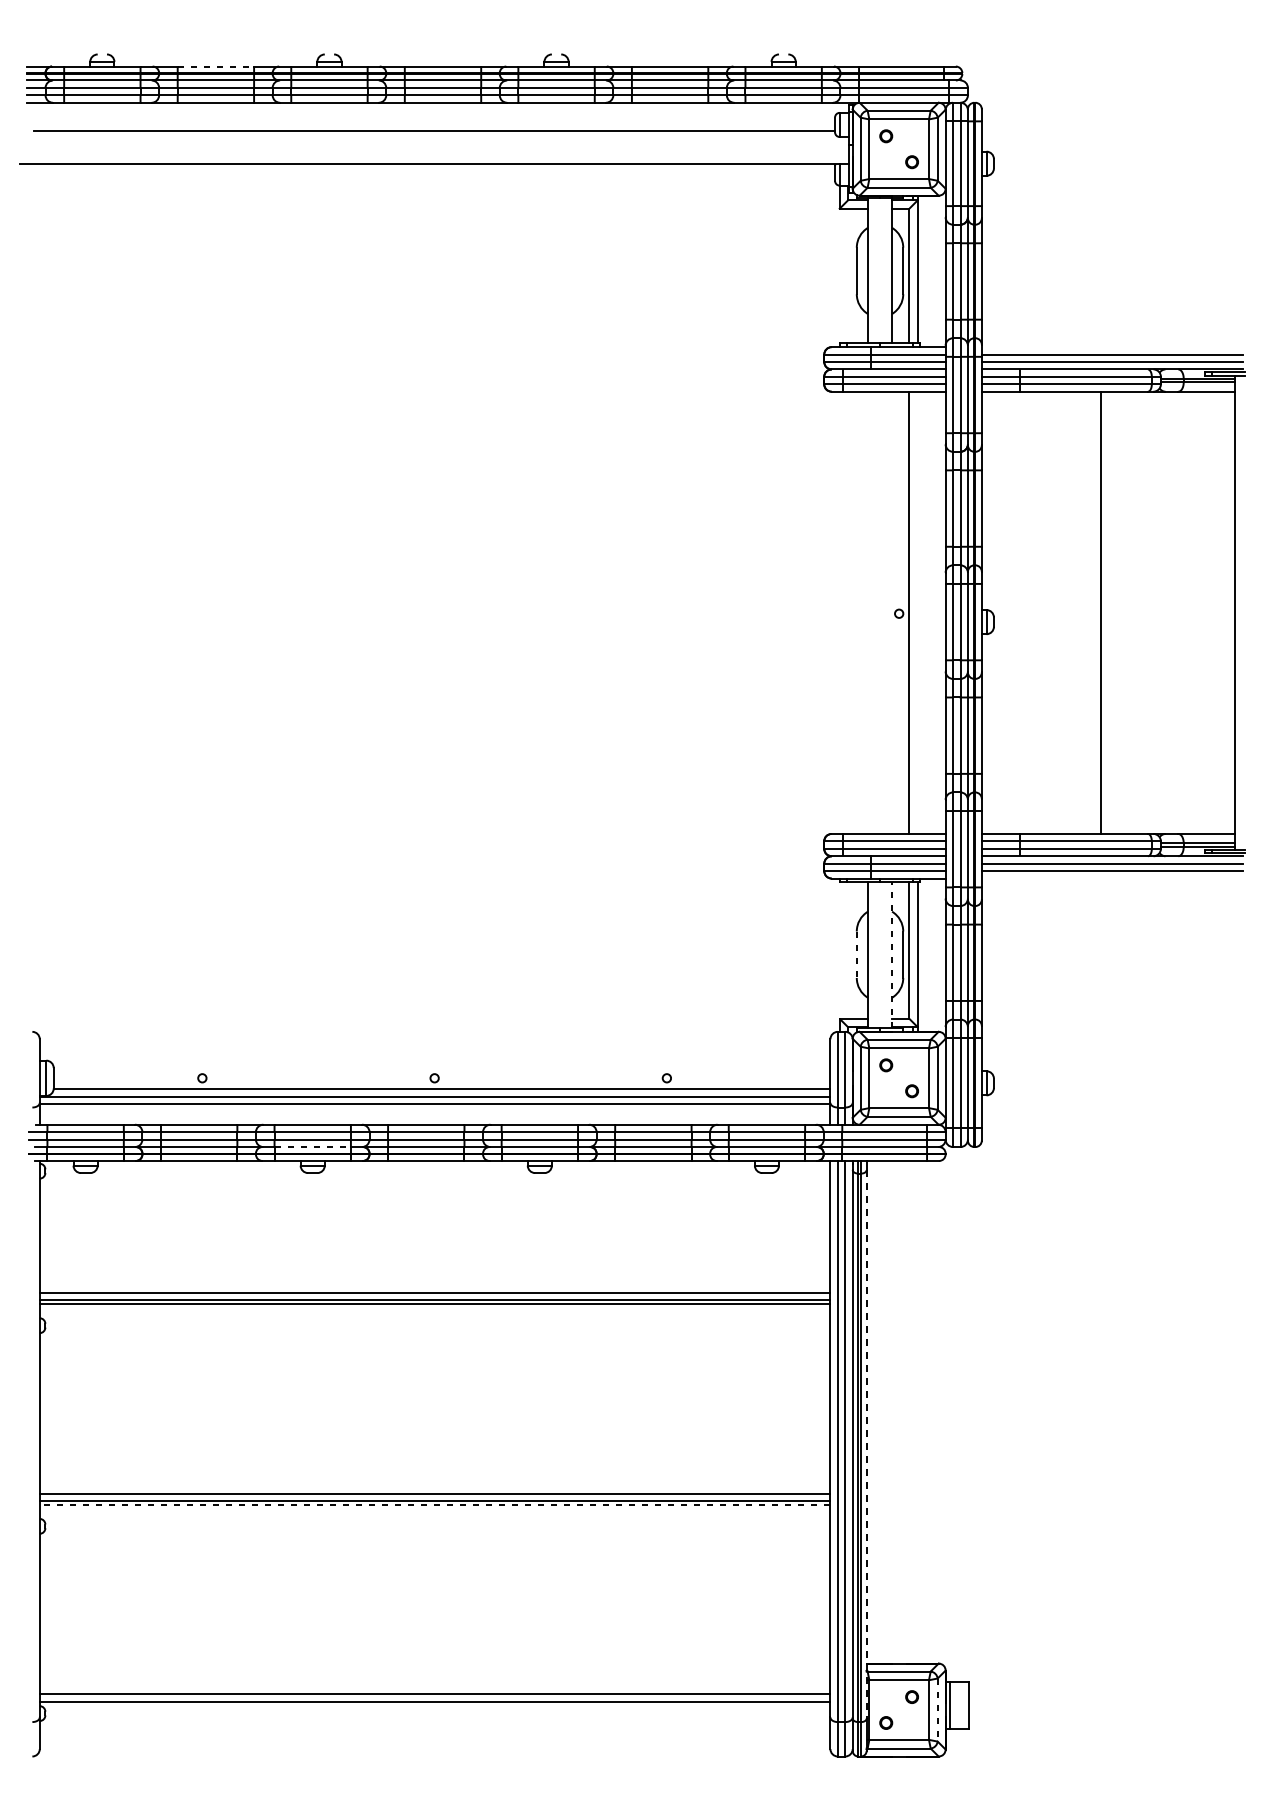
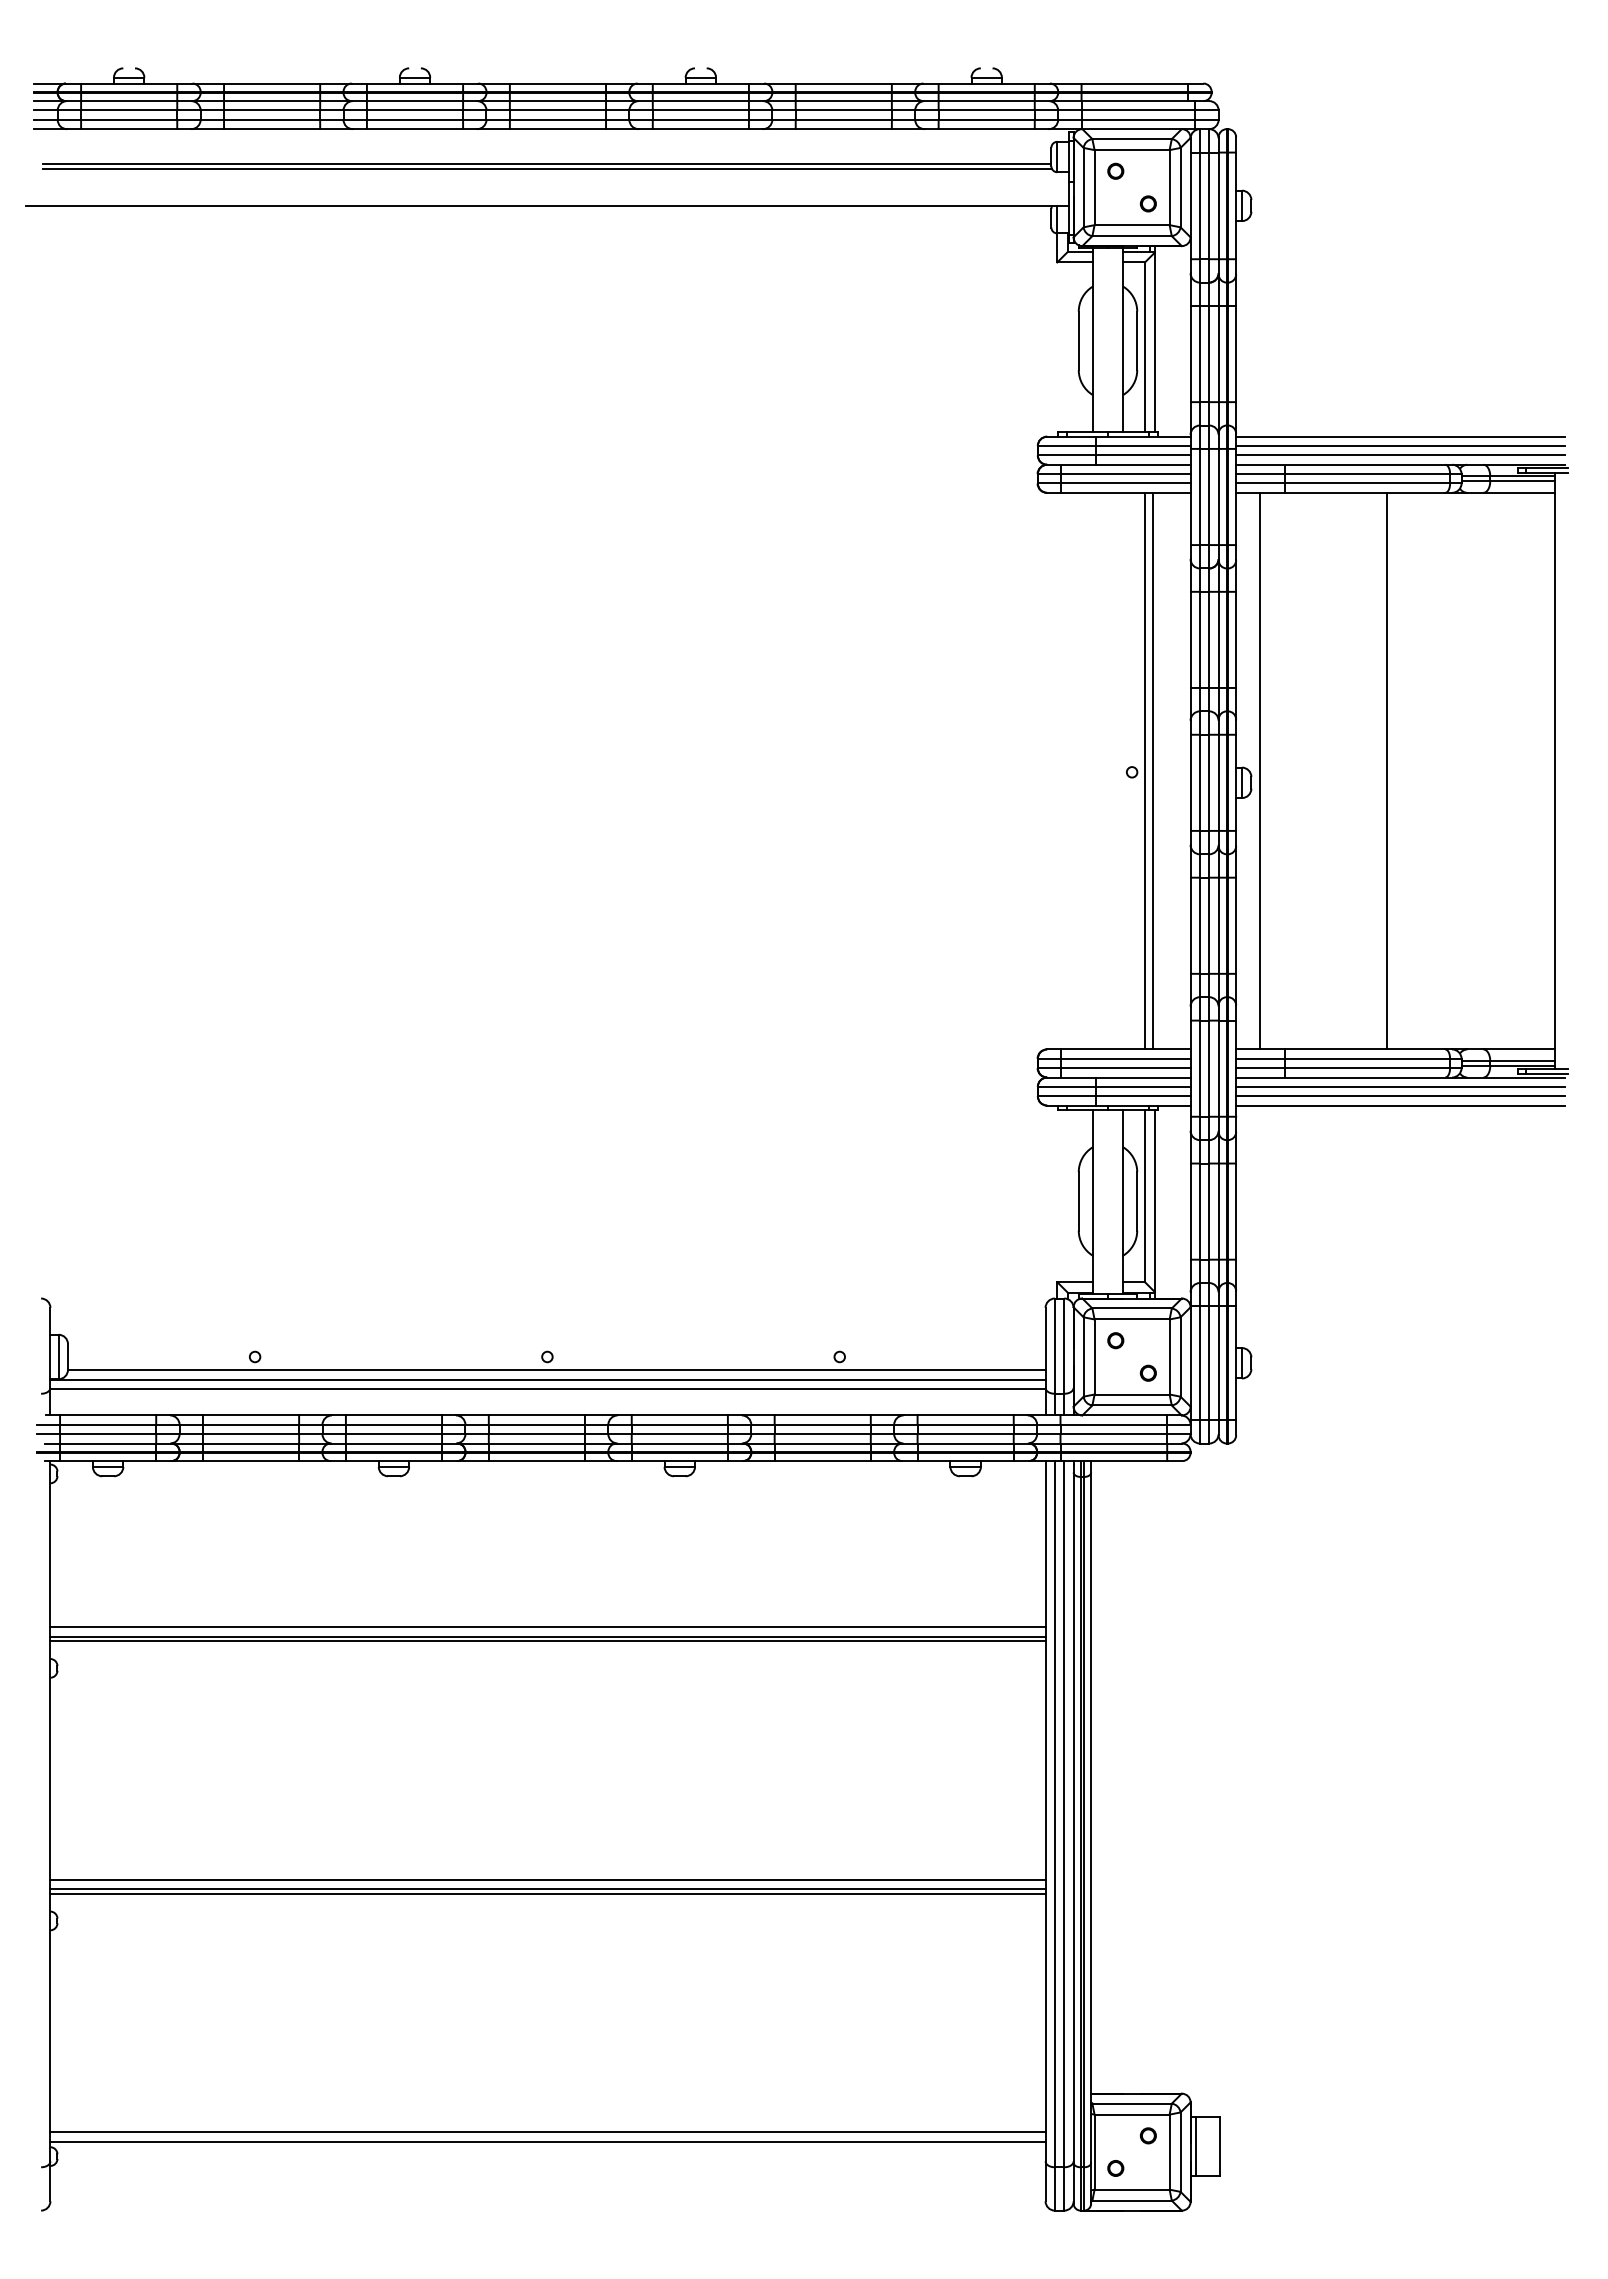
line: (216, 66) -> (272, 83), dashed -> solid
line: (433, 134) -> (546, 168), added
line: (1112, 346) -> (1400, 436), added
line: (916, 612) -> (1153, 770), added
line: (1000, 612) -> (1259, 770), added
line: (1112, 878) -> (1400, 1105), added
line: (856, 954) -> (1078, 1201), dashed -> solid
line: (892, 955) -> (1123, 1202), dashed -> solid
line: (313, 1147) -> (394, 1443), dashed -> solid
line: (866, 1444) -> (1091, 1818), dashed -> solid
line: (435, 1504) -> (548, 1893), dashed -> solid
line: (937, 1710) -> (1180, 2152), dashed -> solid

